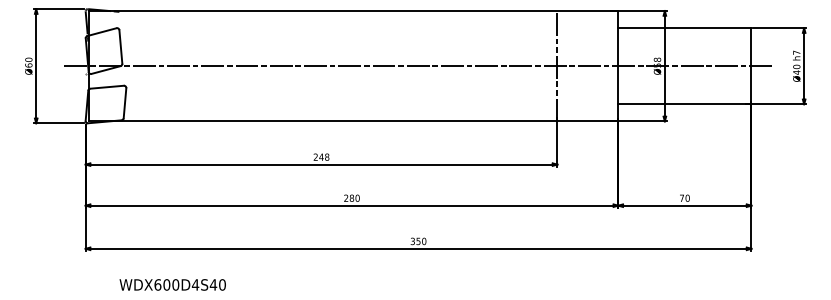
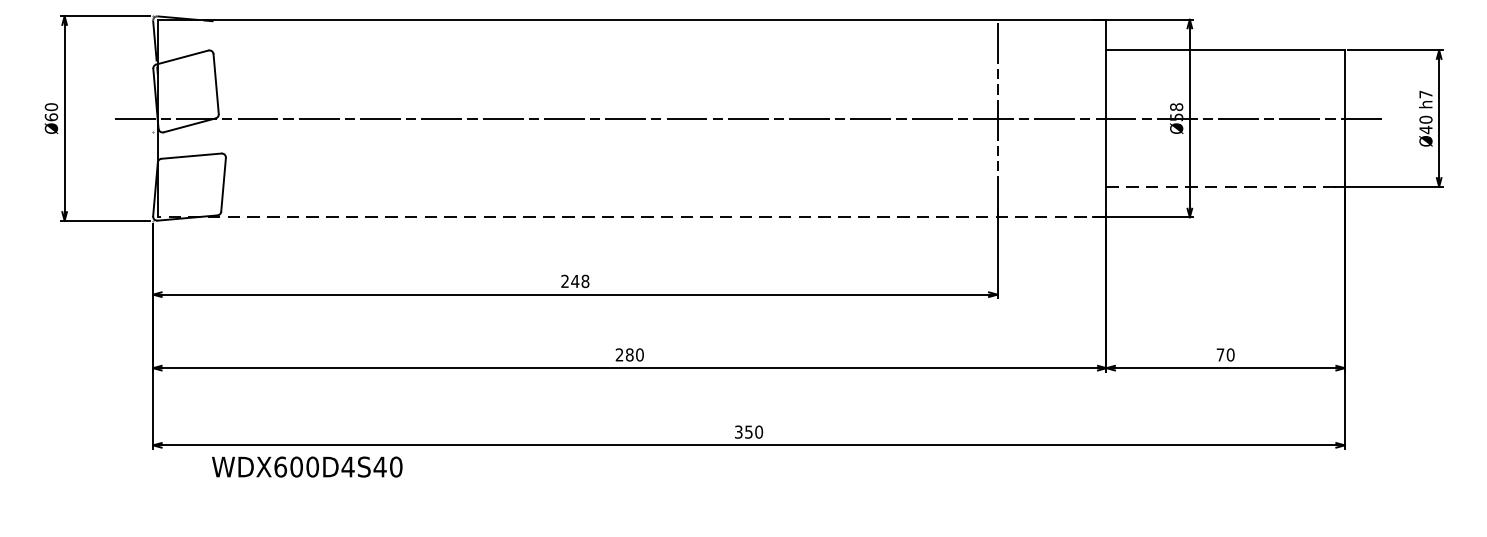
line: (684, 104) -> (1224, 187), solid -> dashed
line: (353, 121) -> (632, 217), solid -> dashed
text: (172, 284) -> (306, 466), moved

